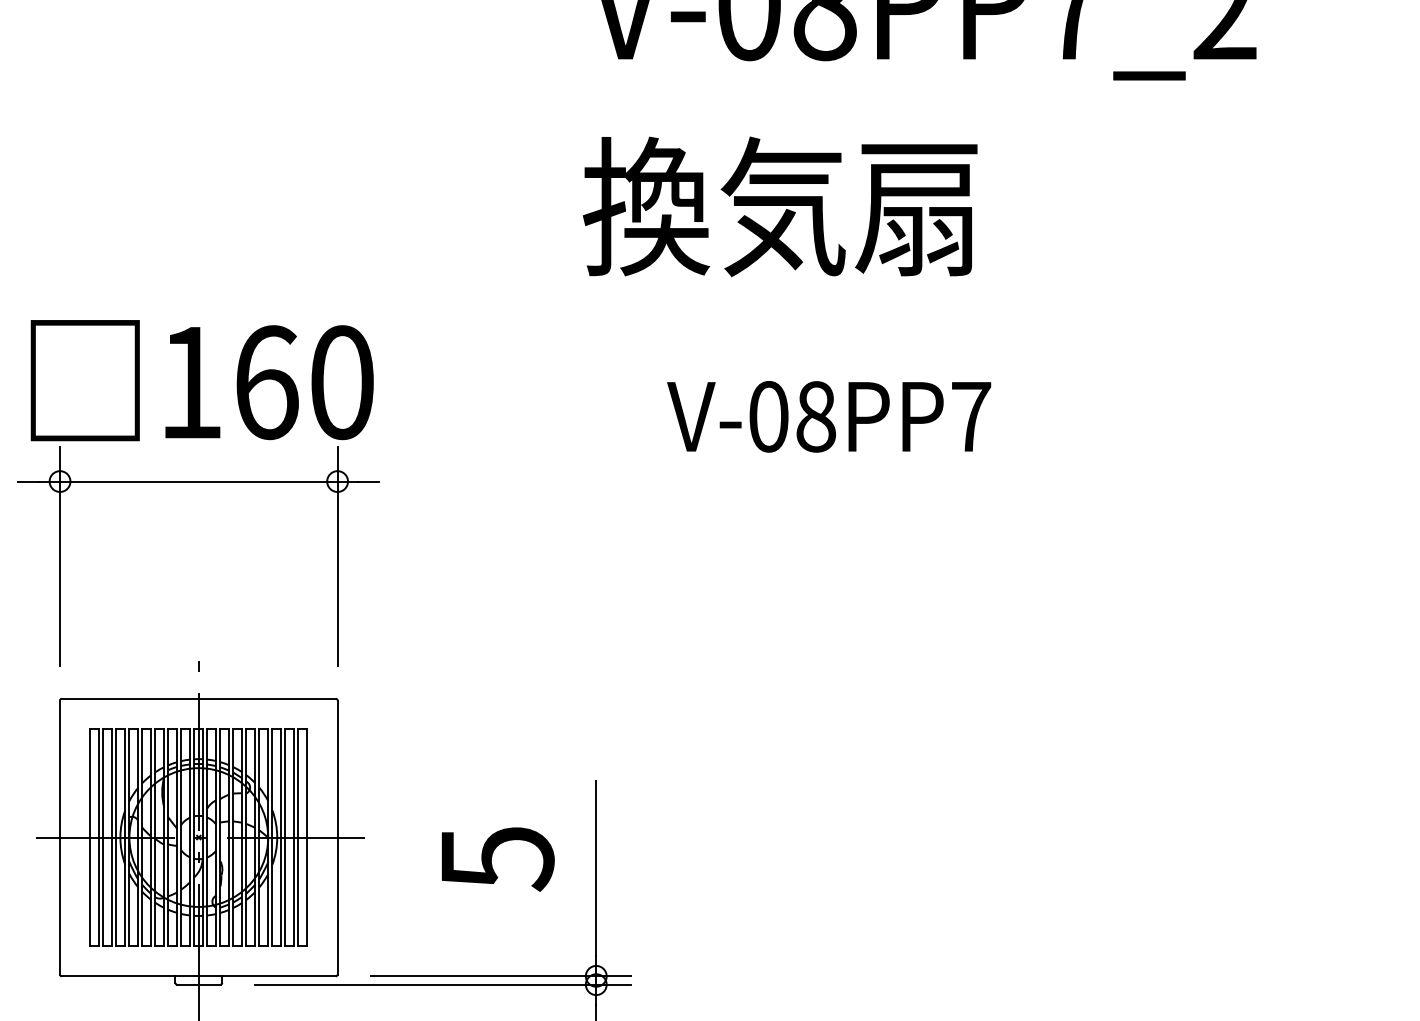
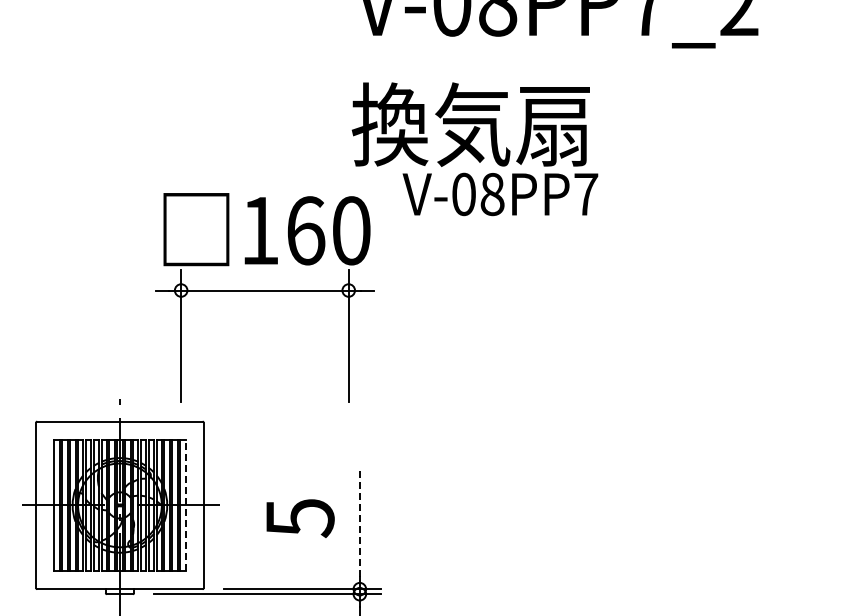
text: (829, 416) -> (500, 194), moved
part: (198, 493) -> (264, 297), moved
line: (307, 836) -> (185, 504), solid -> dashed
line: (595, 869) -> (359, 524), solid -> dashed

